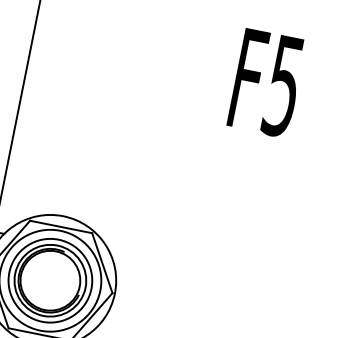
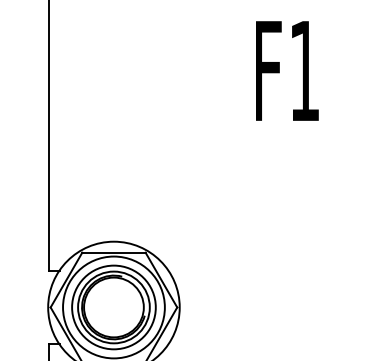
text: (283, 86) -> (304, 71), F5 -> F1

